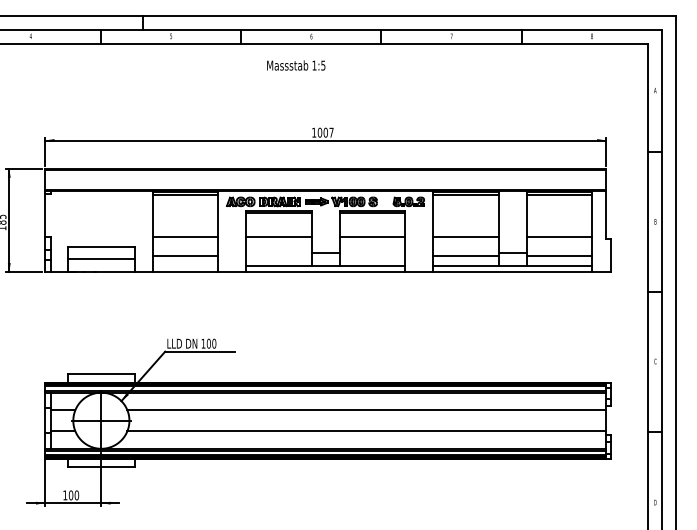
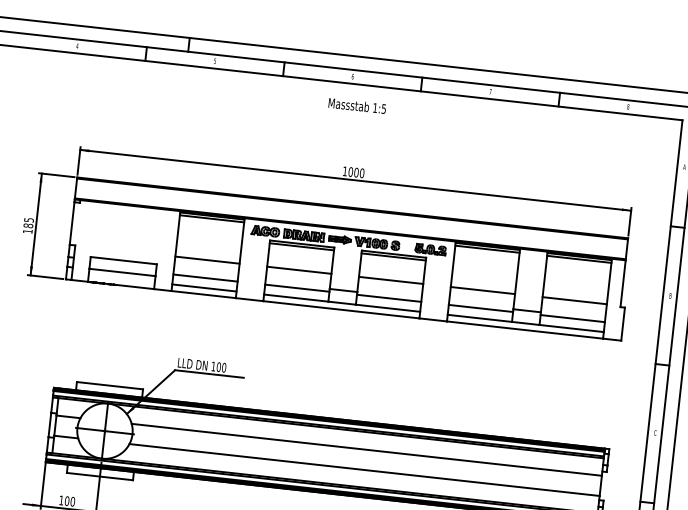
text: (296, 65) -> (357, 106), moved
text: (331, 132) -> (362, 173), 1007 -> 1000
line: (278, 255) -> (296, 288), added
line: (372, 255) -> (389, 298), added
line: (185, 265) -> (204, 287), added

